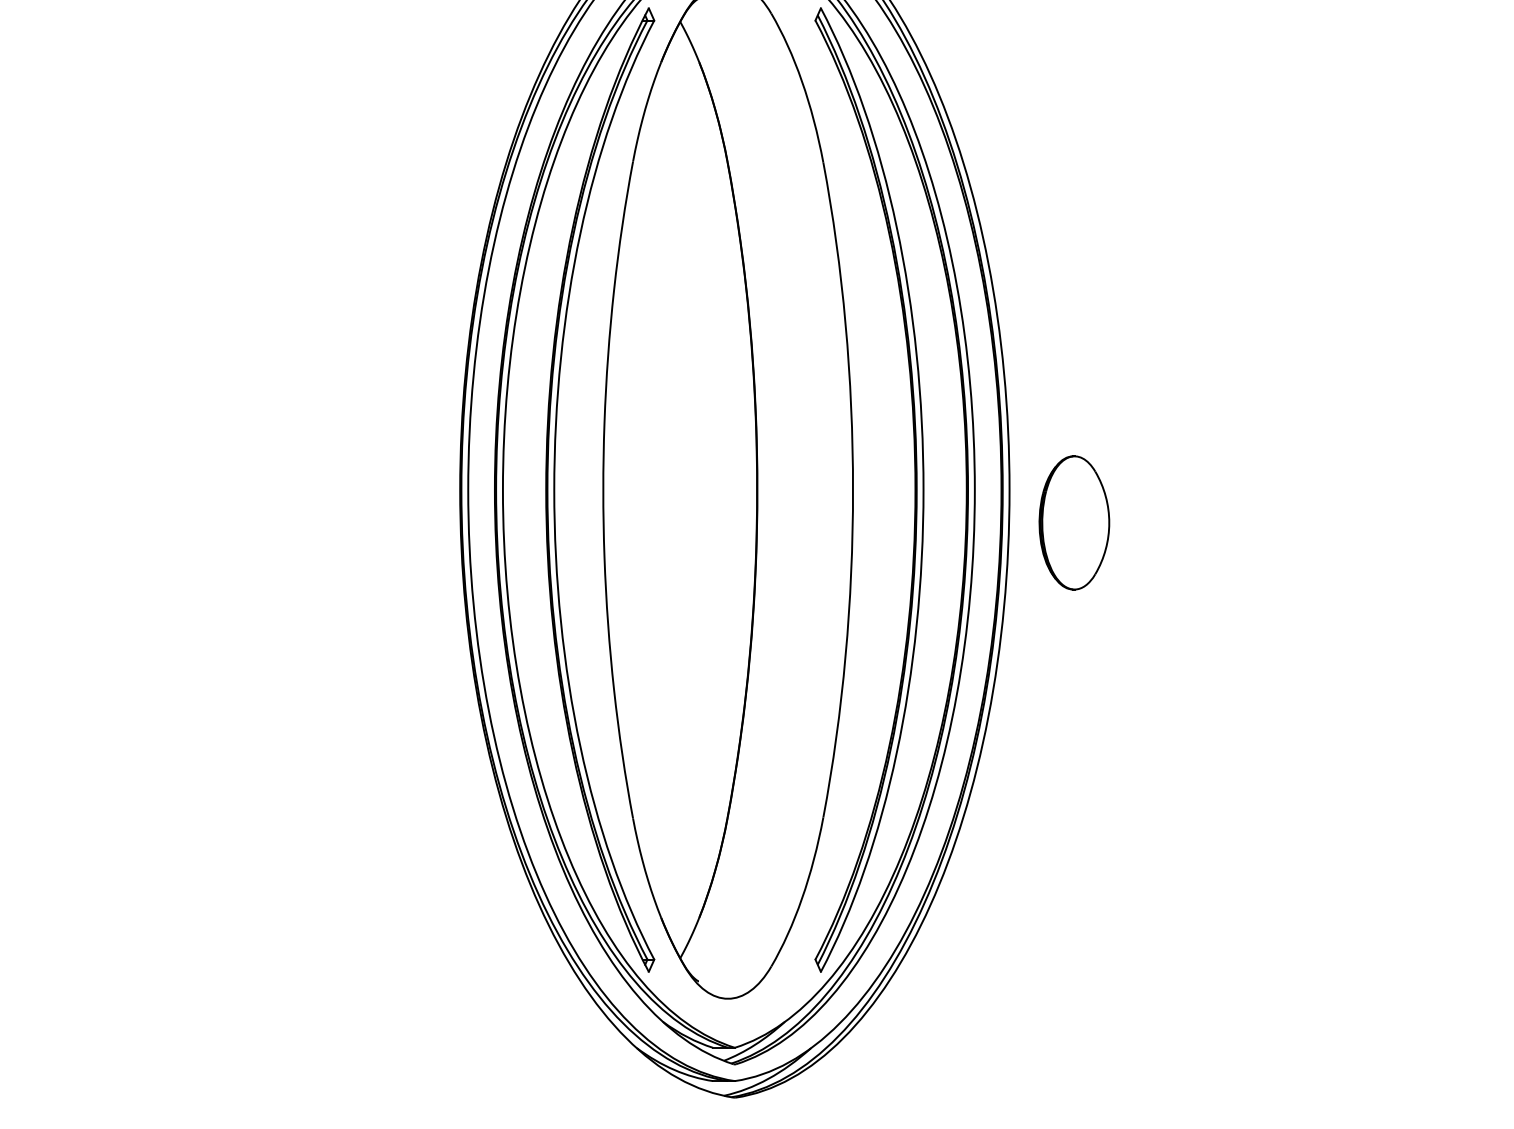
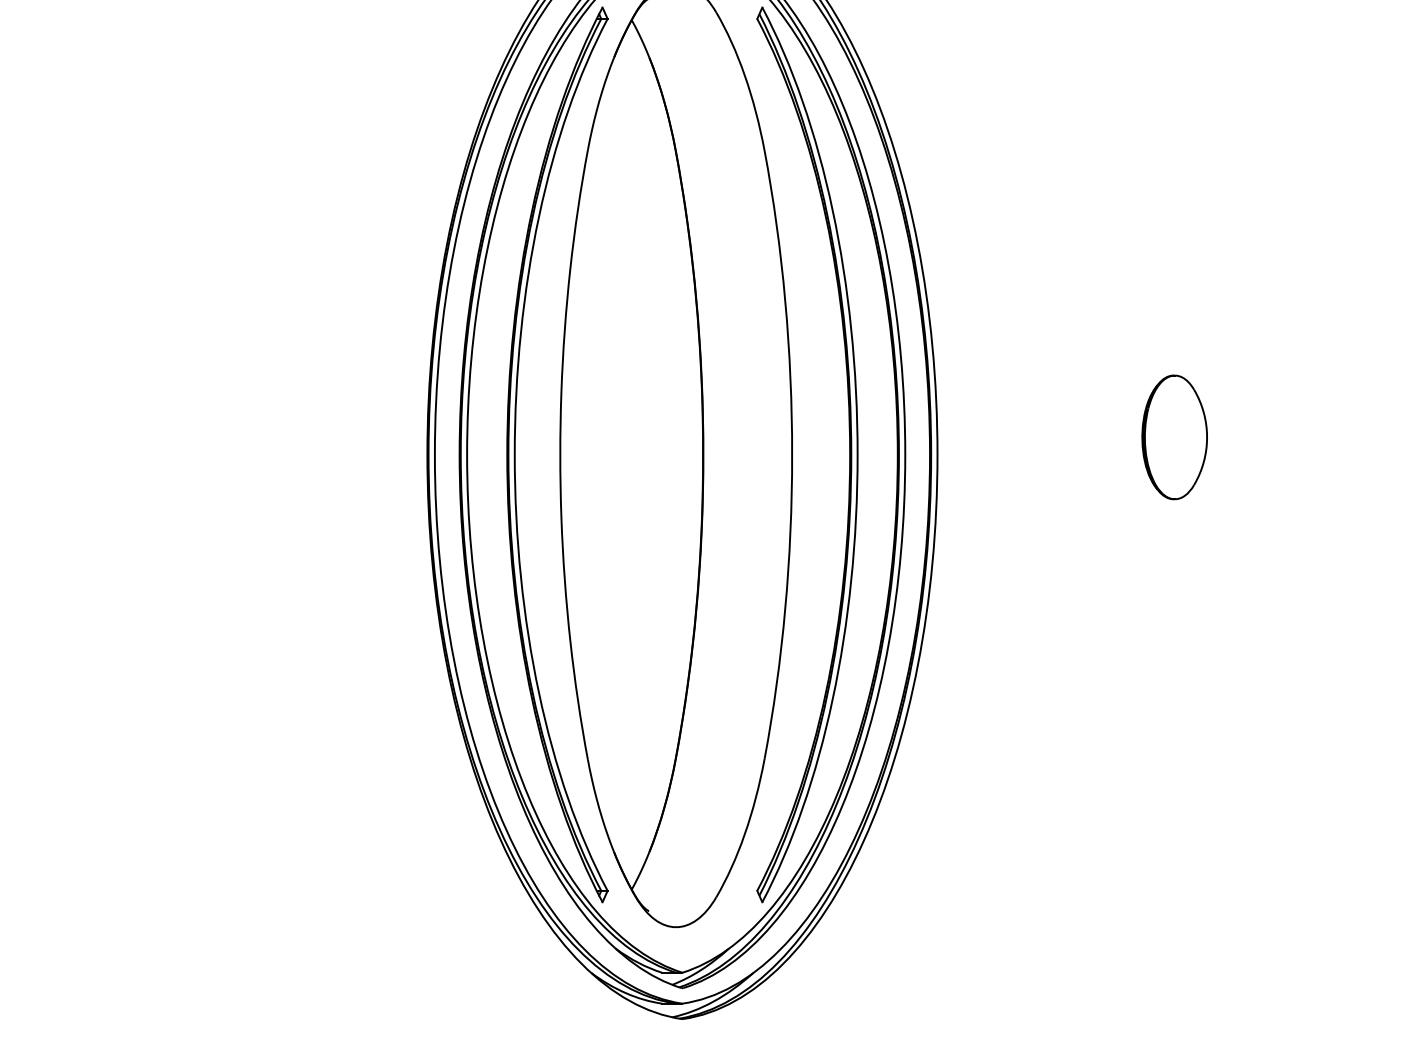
part: (1074, 523) -> (1174, 437), moved

